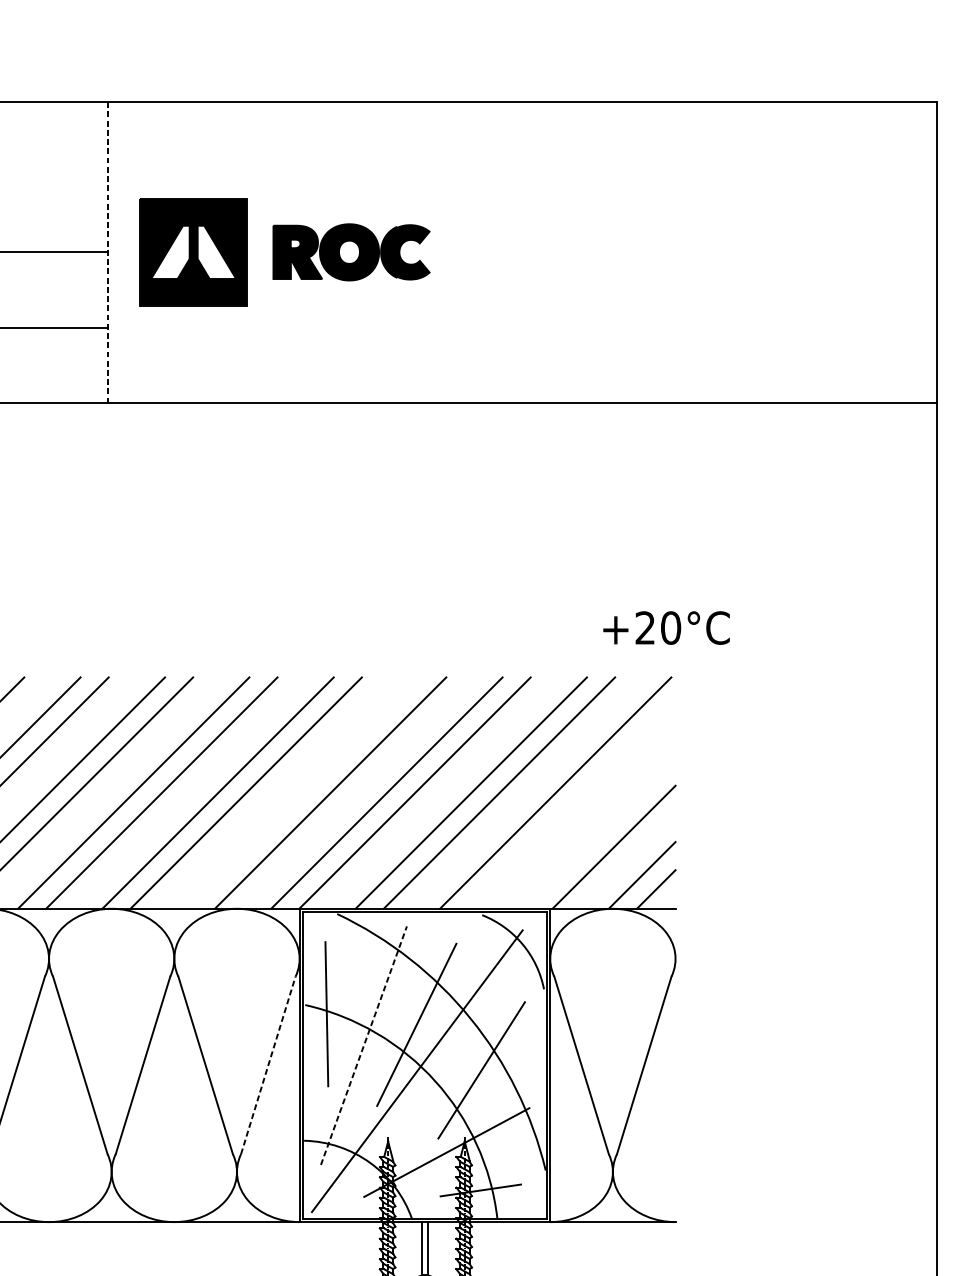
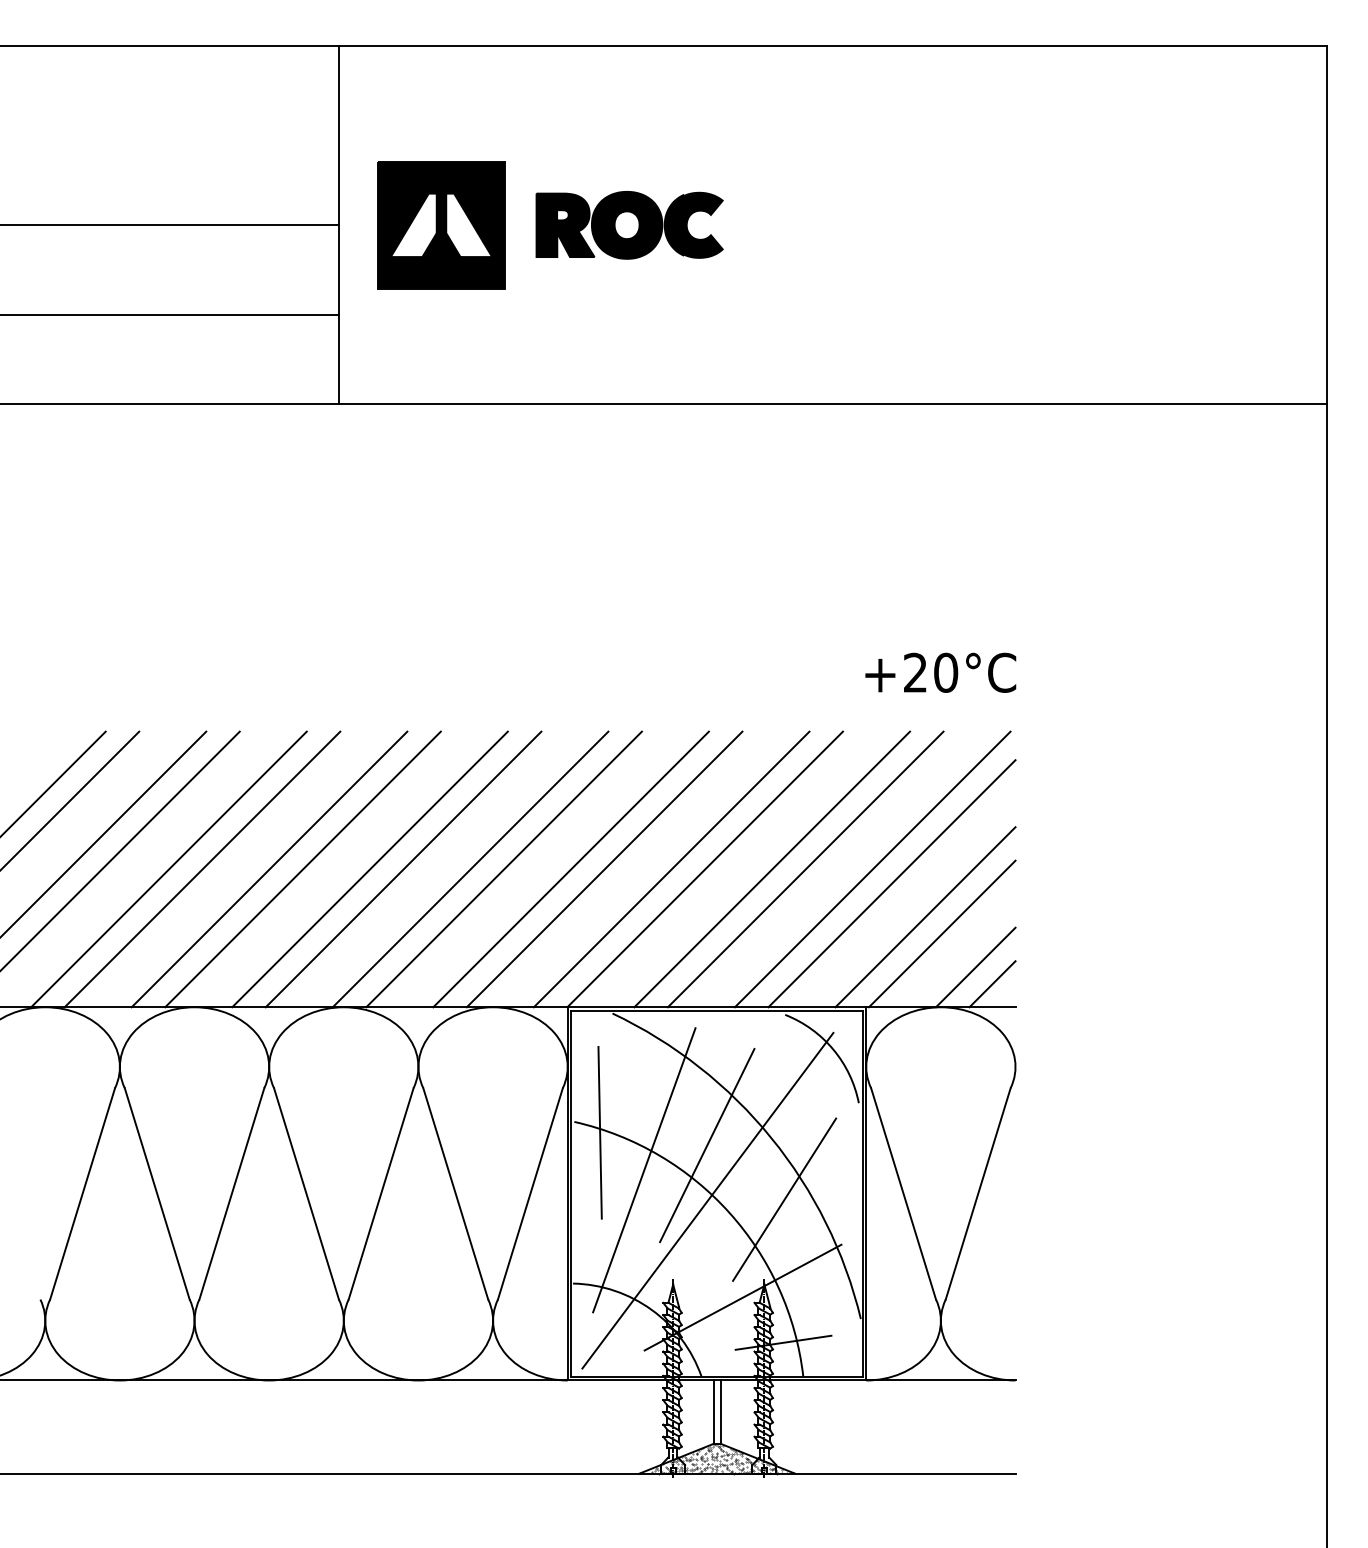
line: (108, 252) -> (339, 225), dashed -> solid
text: (666, 627) -> (940, 672), moved
line: (301, 793) -> (570, 869), added
line: (571, 804) -> (891, 883), added
line: (600, 833) -> (925, 917), added
line: (364, 1044) -> (644, 1169), dashed -> solid
line: (268, 1065) -> (530, 1193), dashed -> solid

